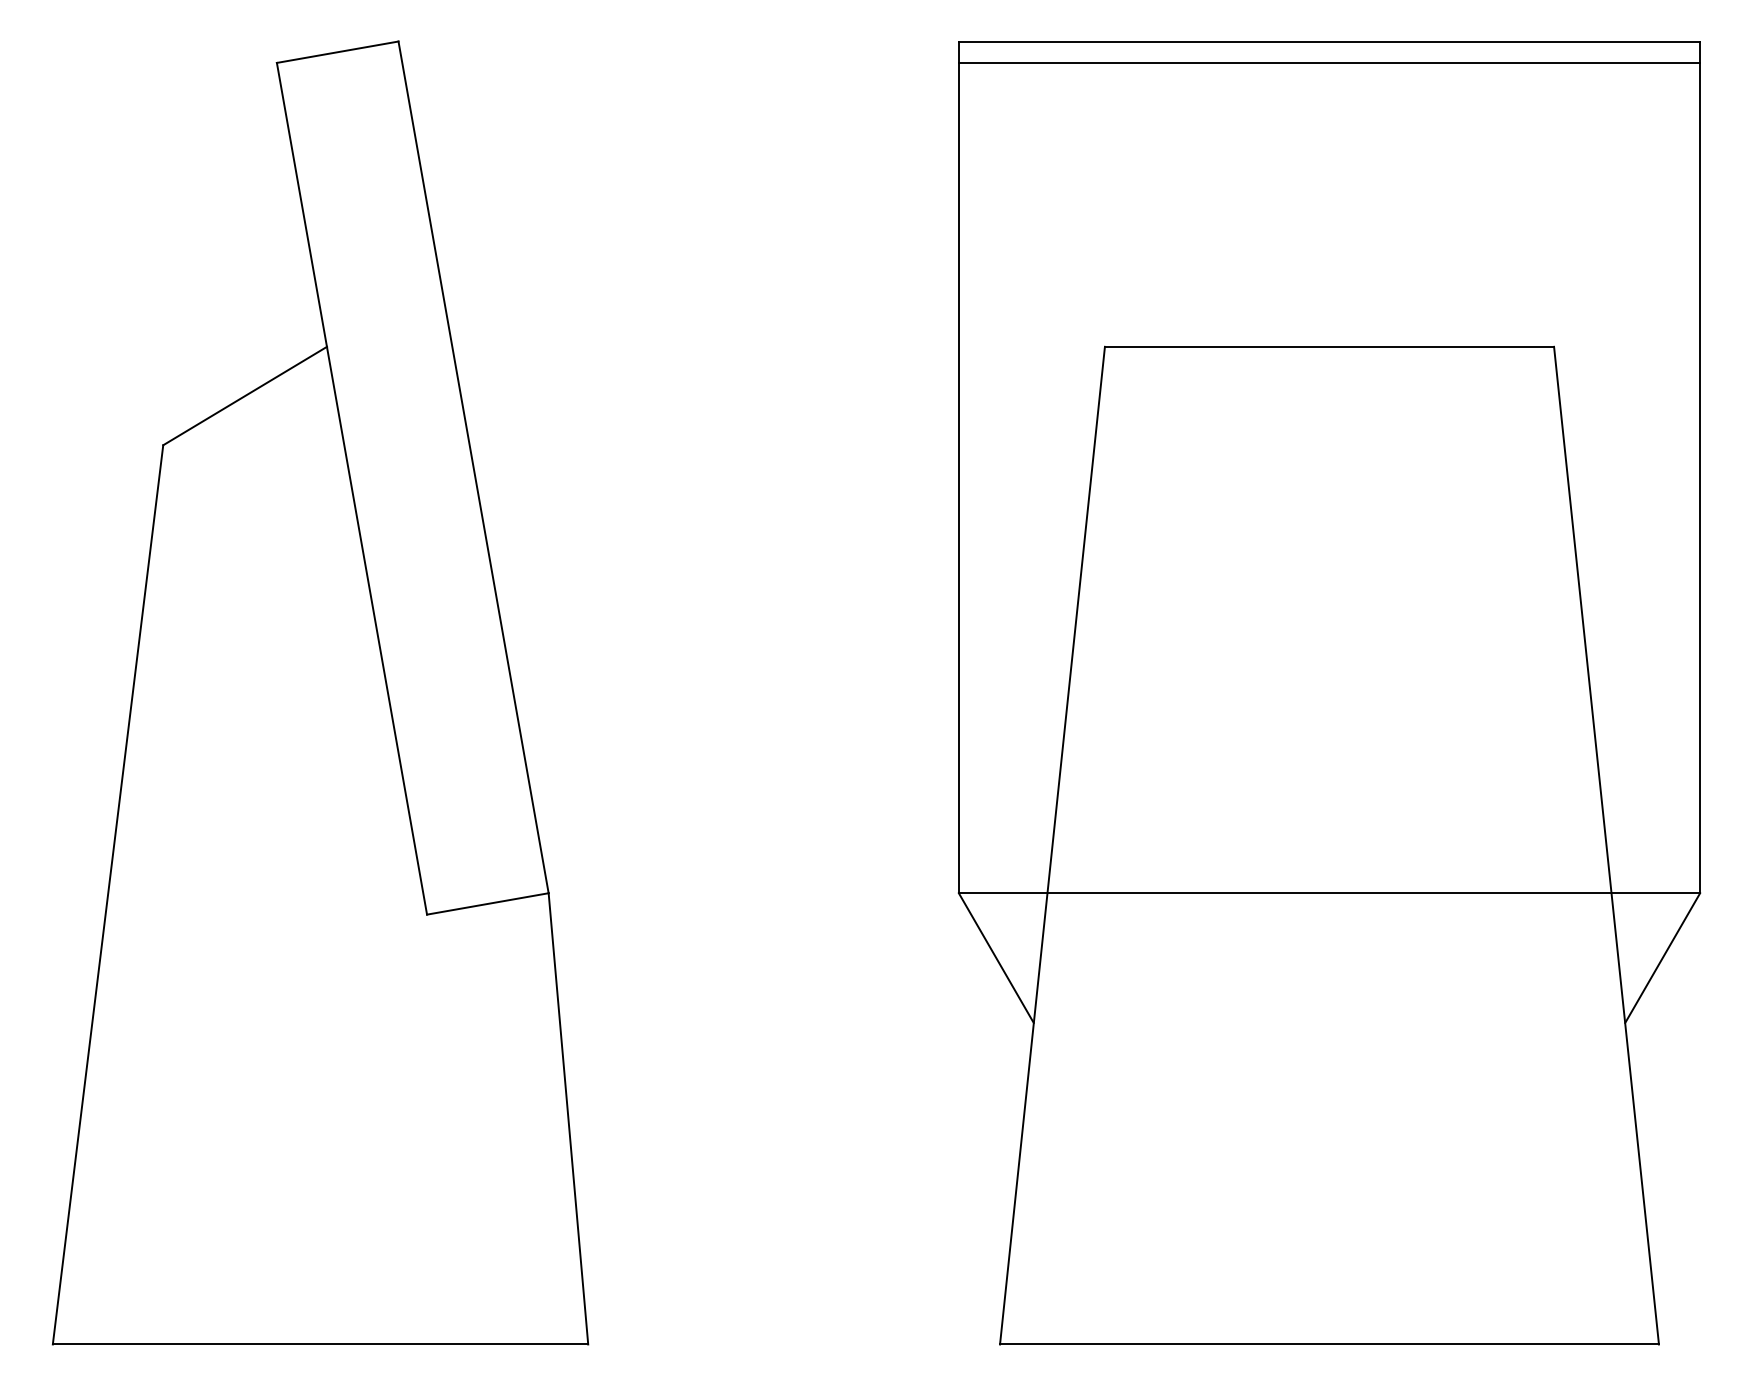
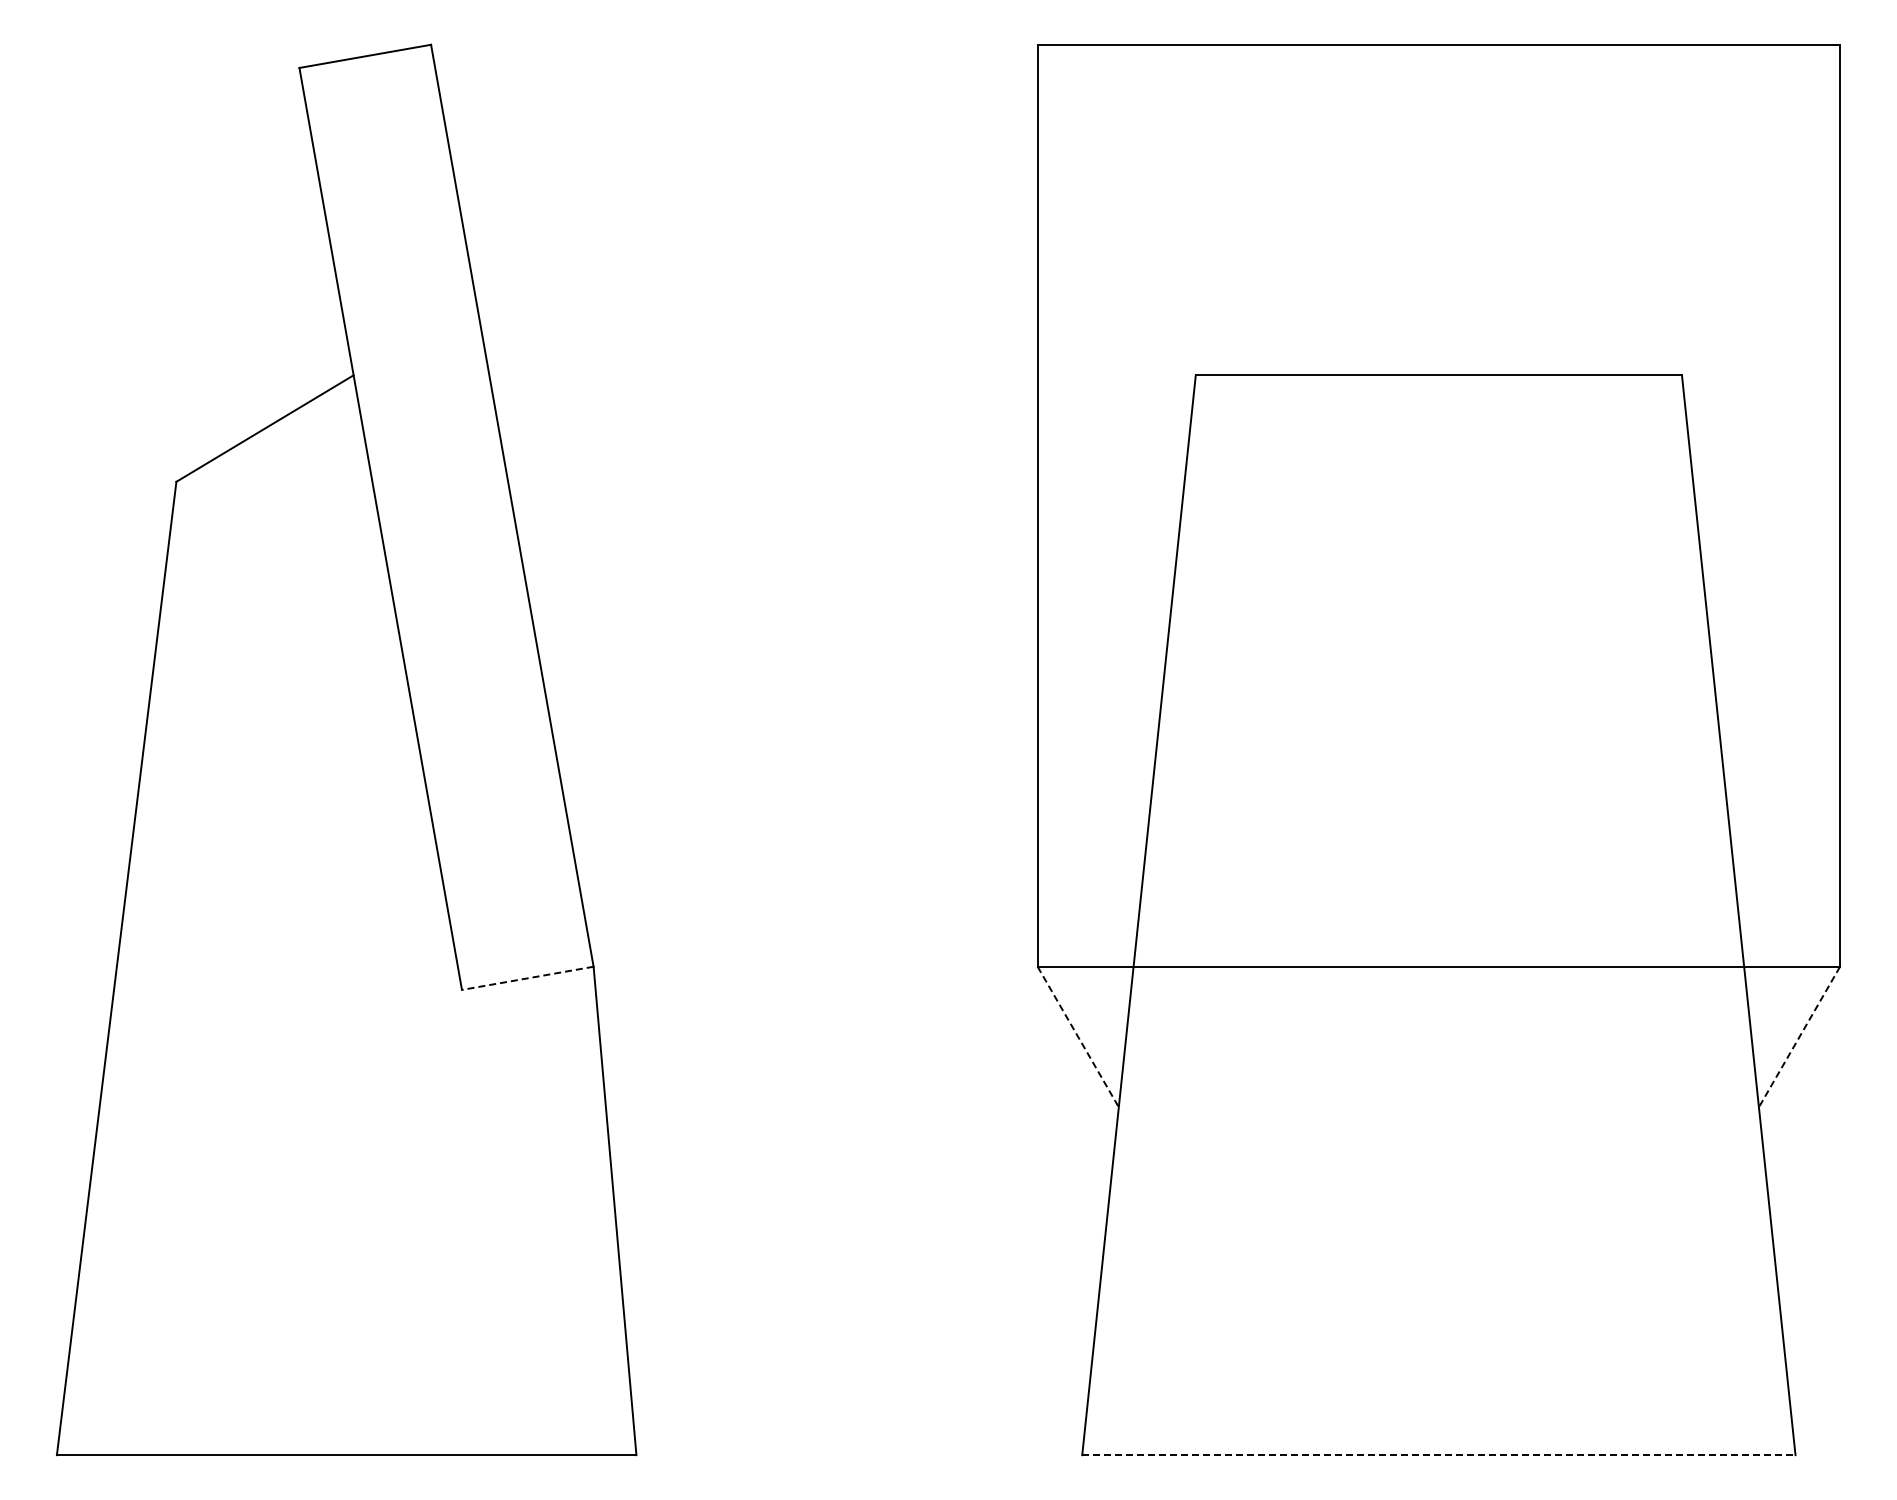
line: (1329, 62) -> (1438, 67), removed
line: (487, 904) -> (527, 978), solid -> dashed
line: (996, 958) -> (1078, 1037), solid -> dashed
line: (1662, 958) -> (1799, 1037), solid -> dashed
line: (1329, 1344) -> (1438, 1455), solid -> dashed

